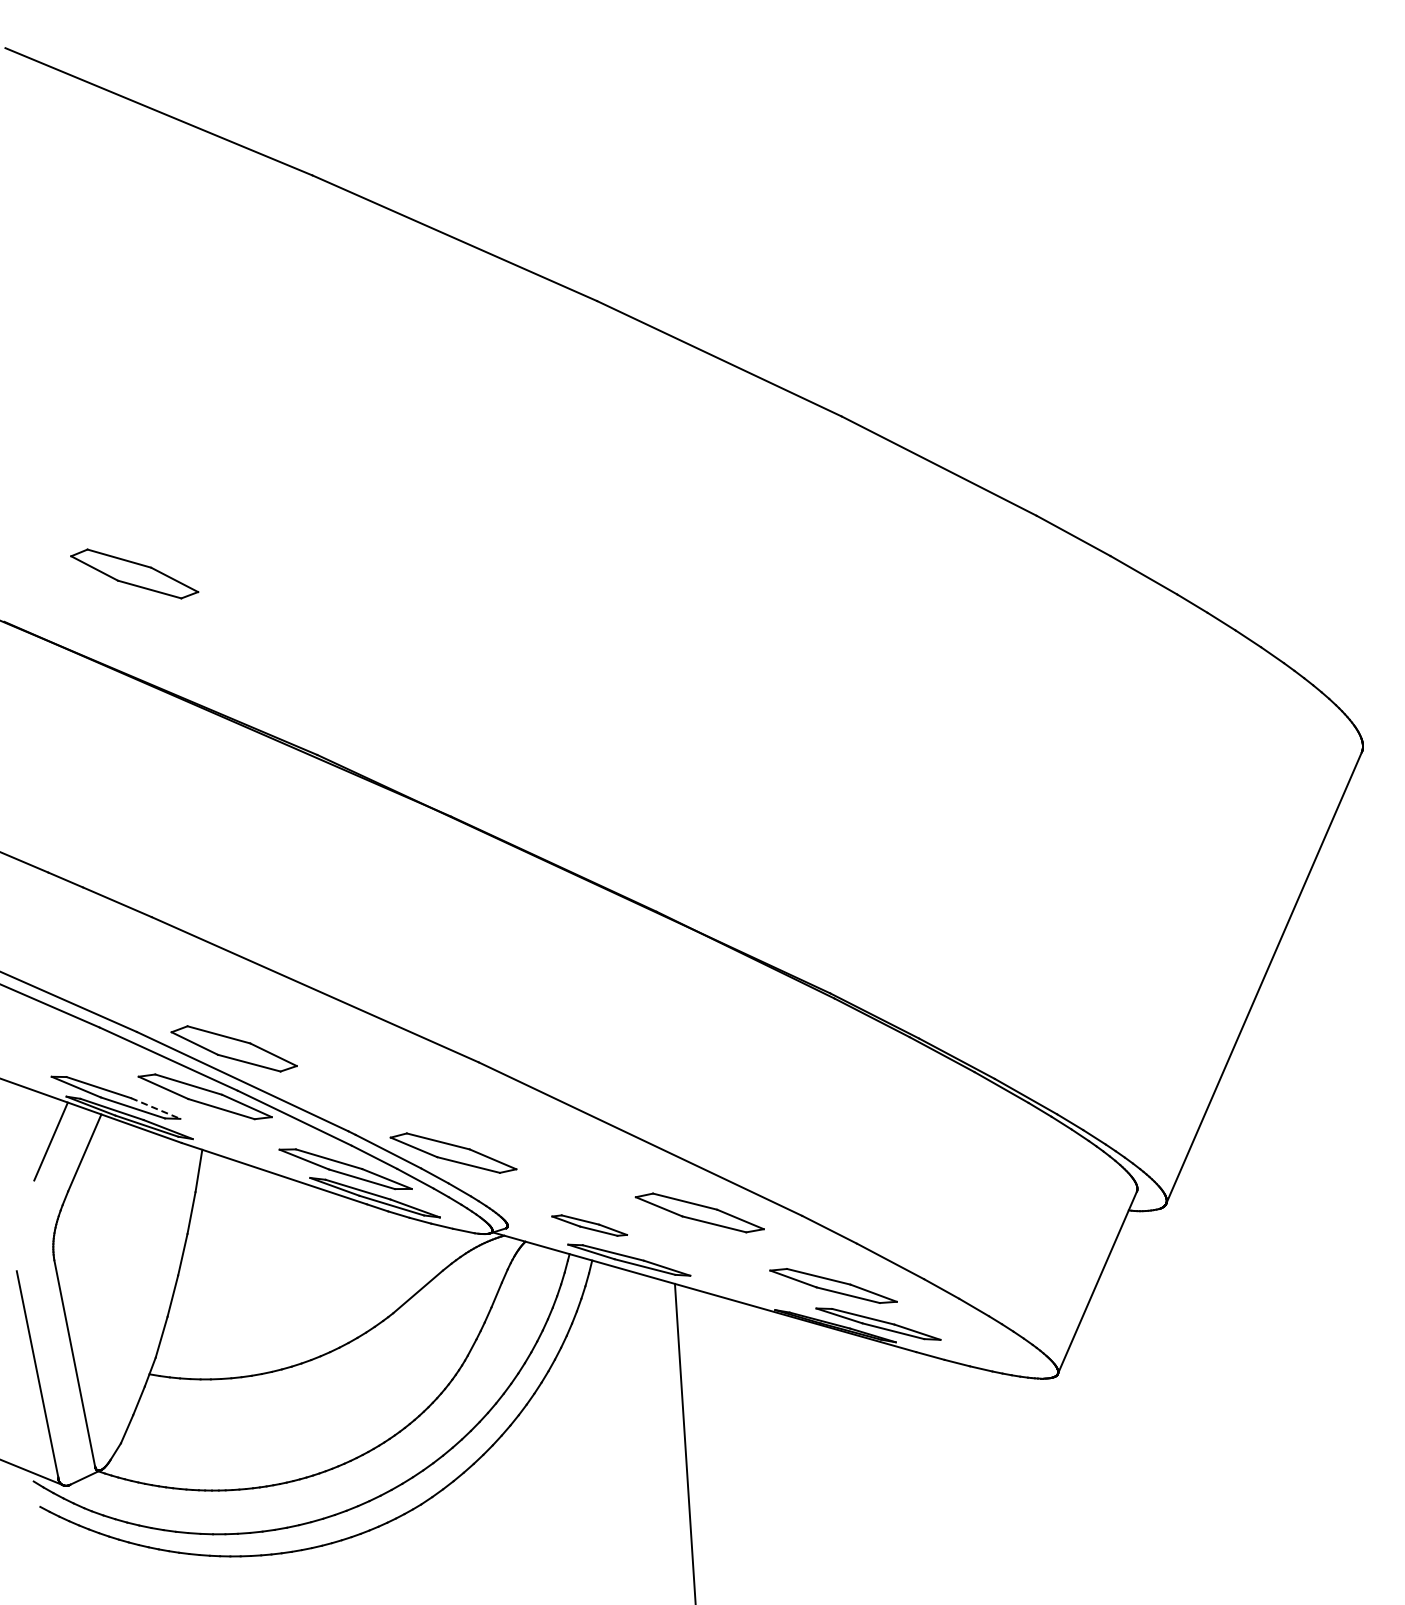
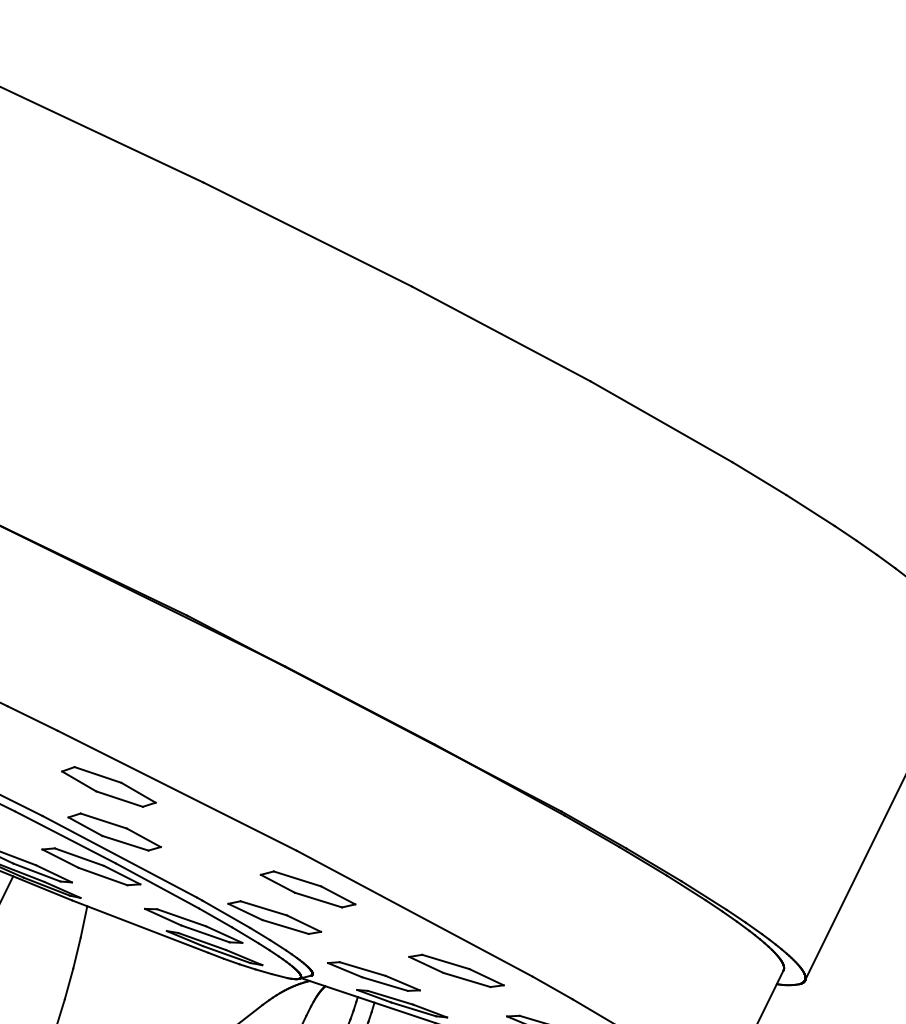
part: (134, 573) -> (108, 786), moved
line: (155, 1108) -> (53, 873), dashed -> solid
part: (496, 1113) -> (308, 889), added
part: (589, 1225) -> (373, 976), size x1.67

